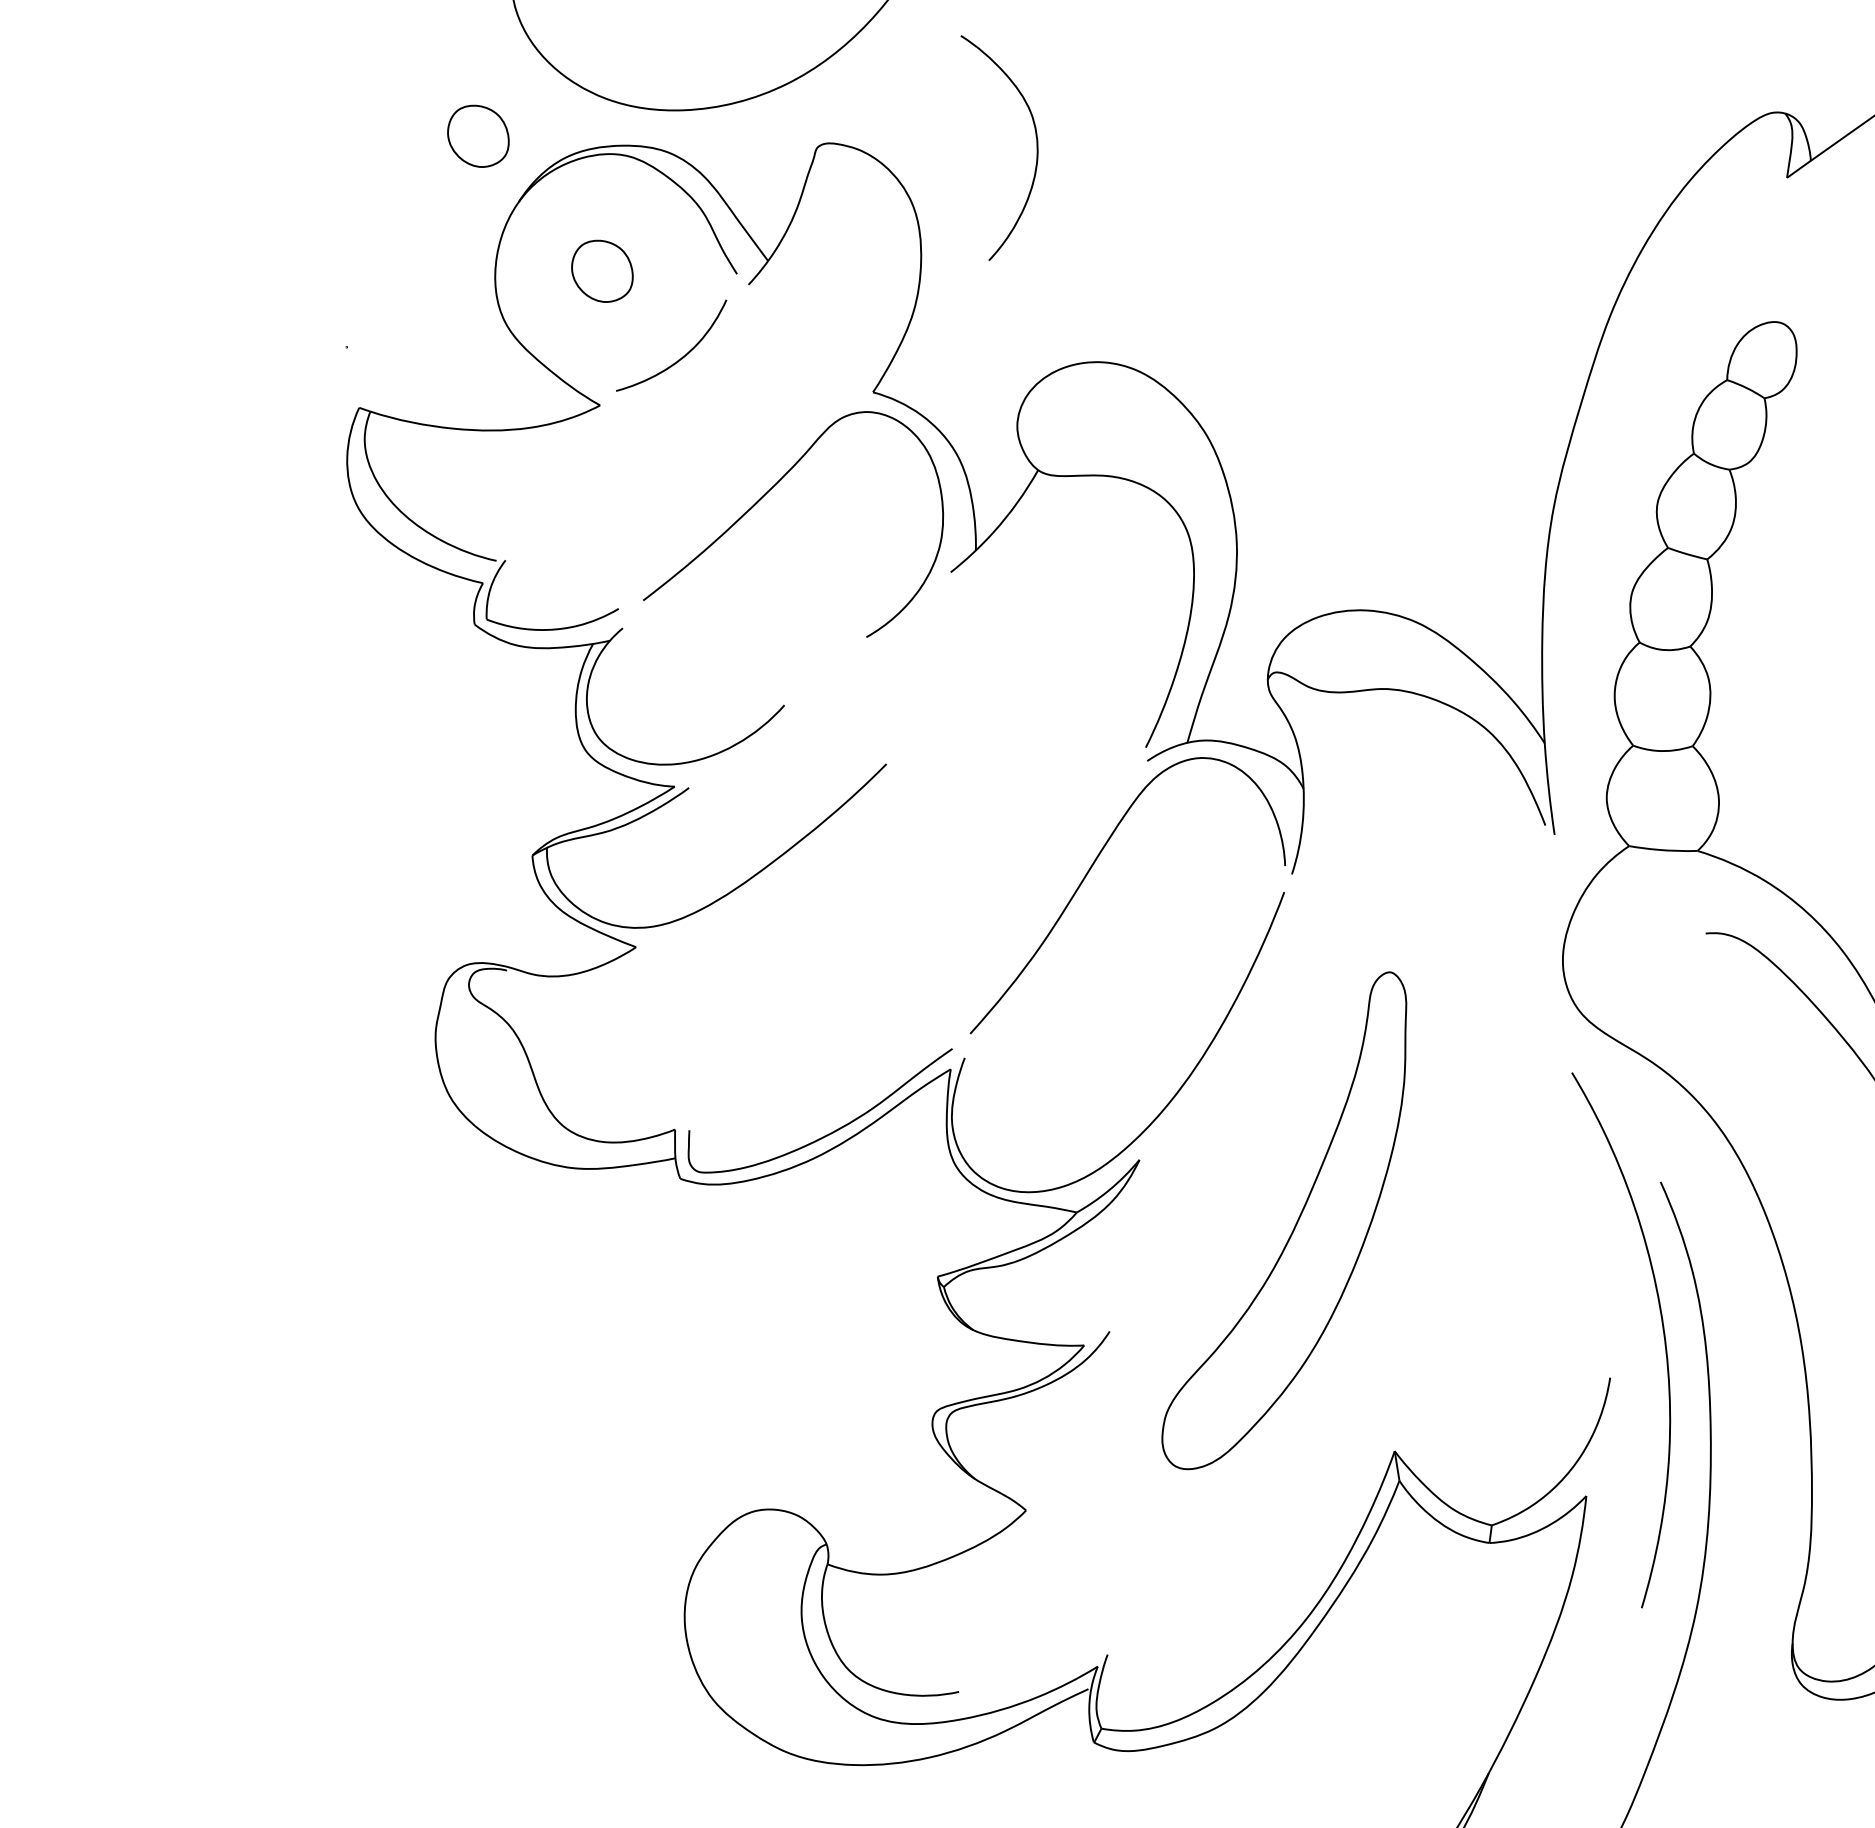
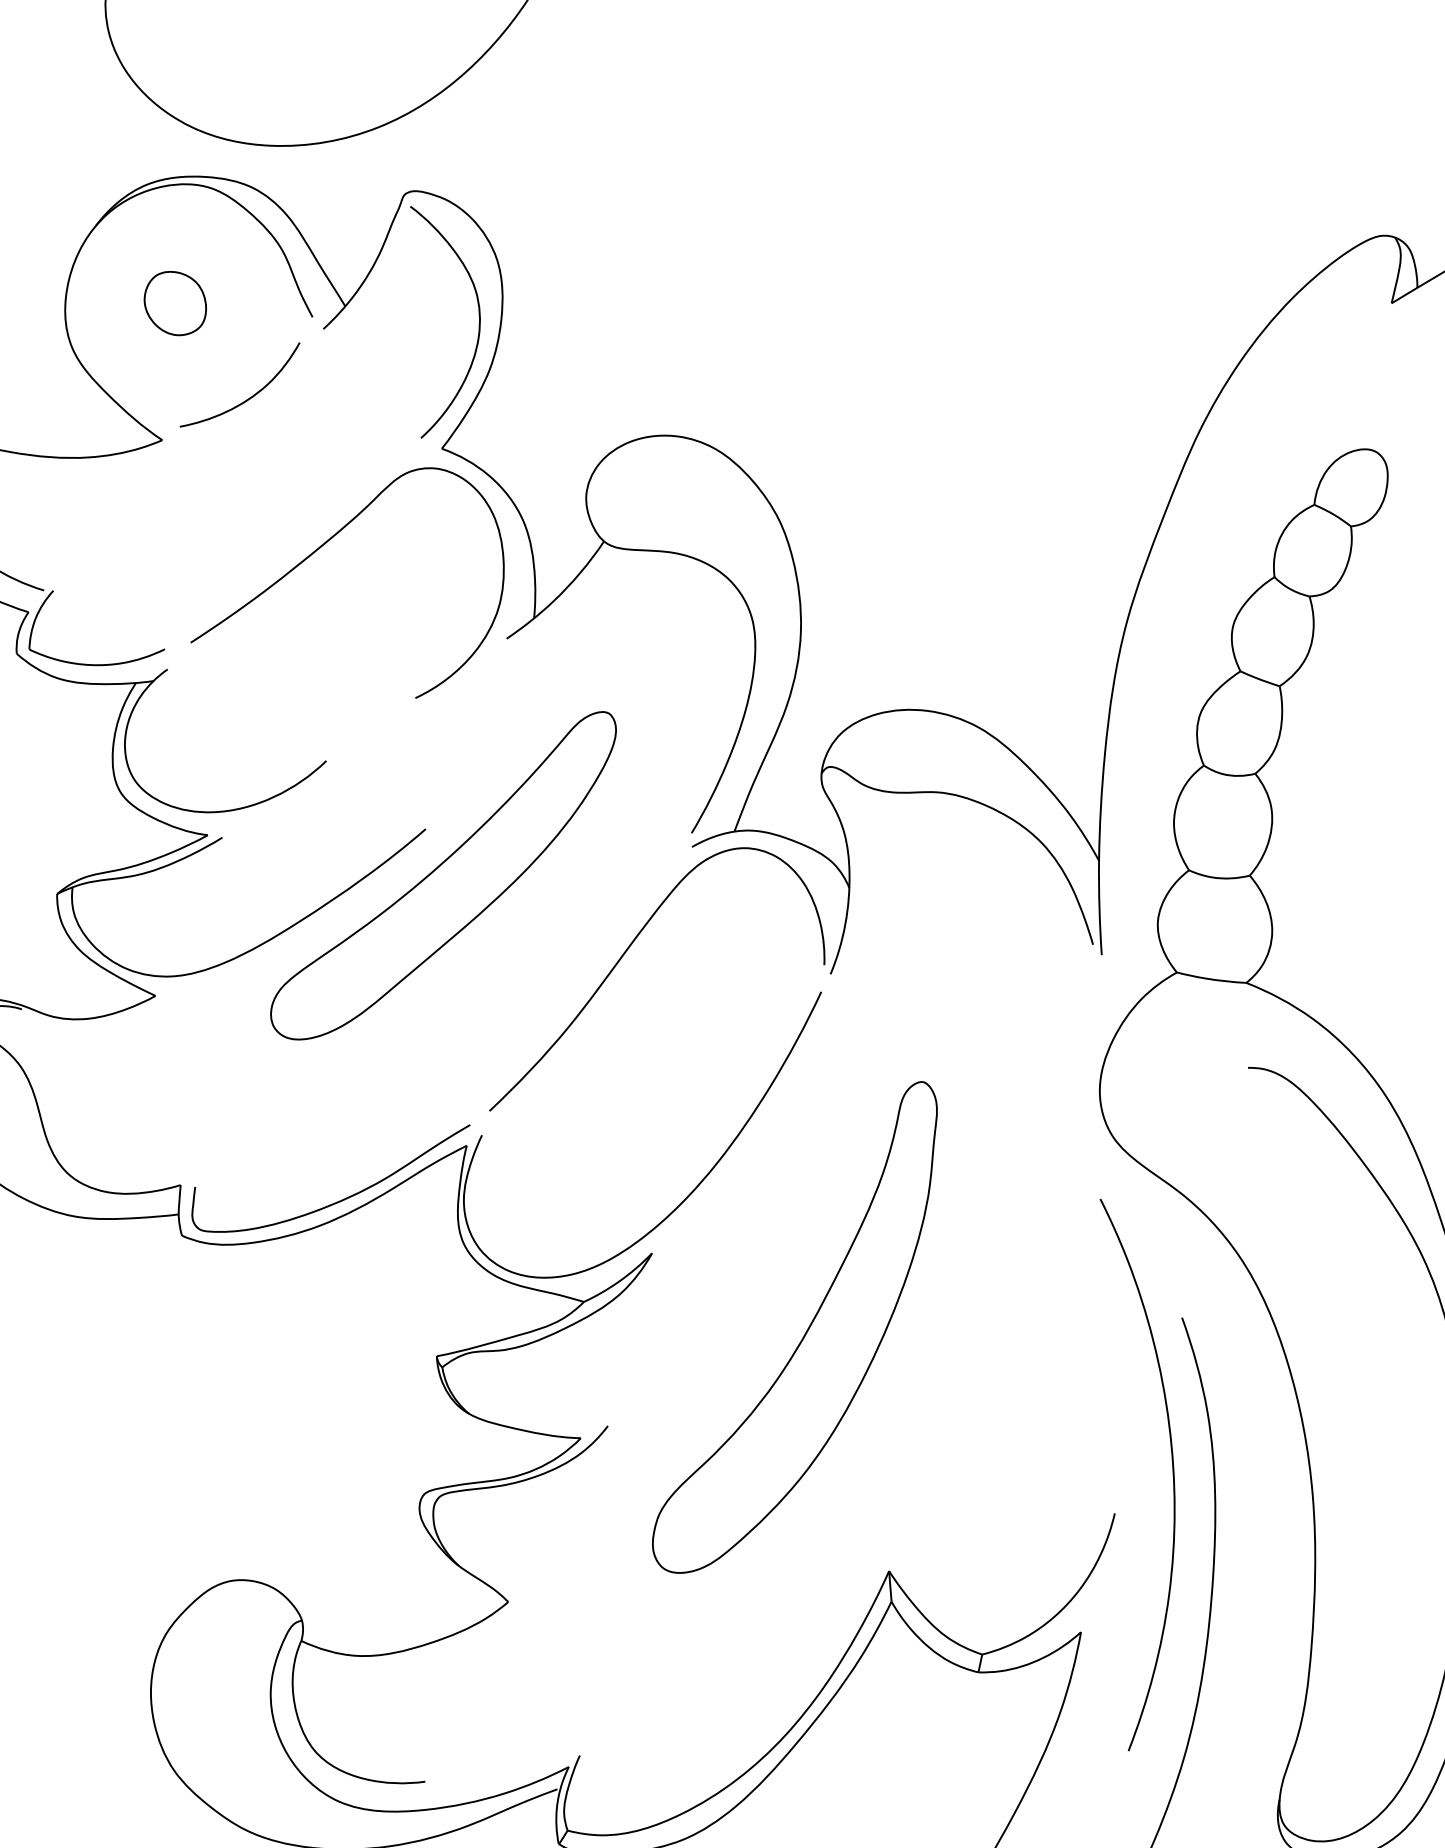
part: (478, 135) -> (59, 155), removed
curve: (1036, 147) -> (478, 326), moved
part: (907, 807) -> (443, 875), added

